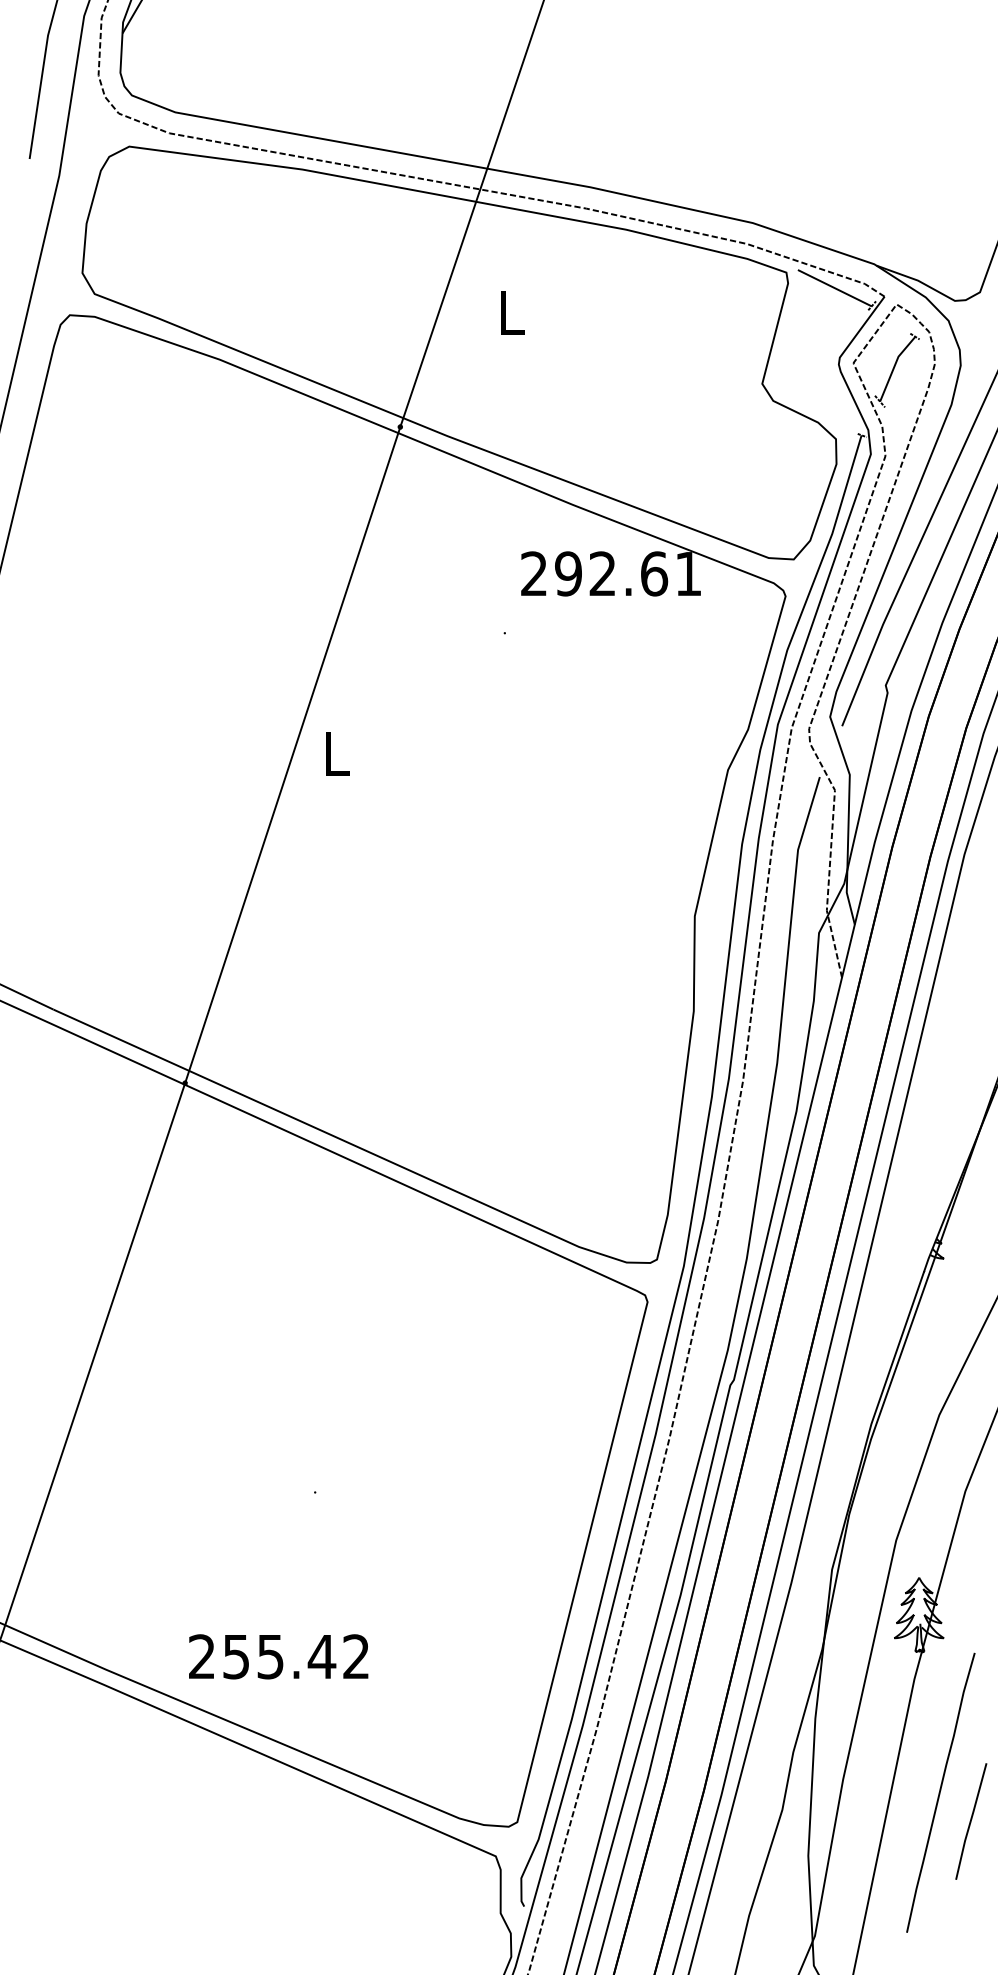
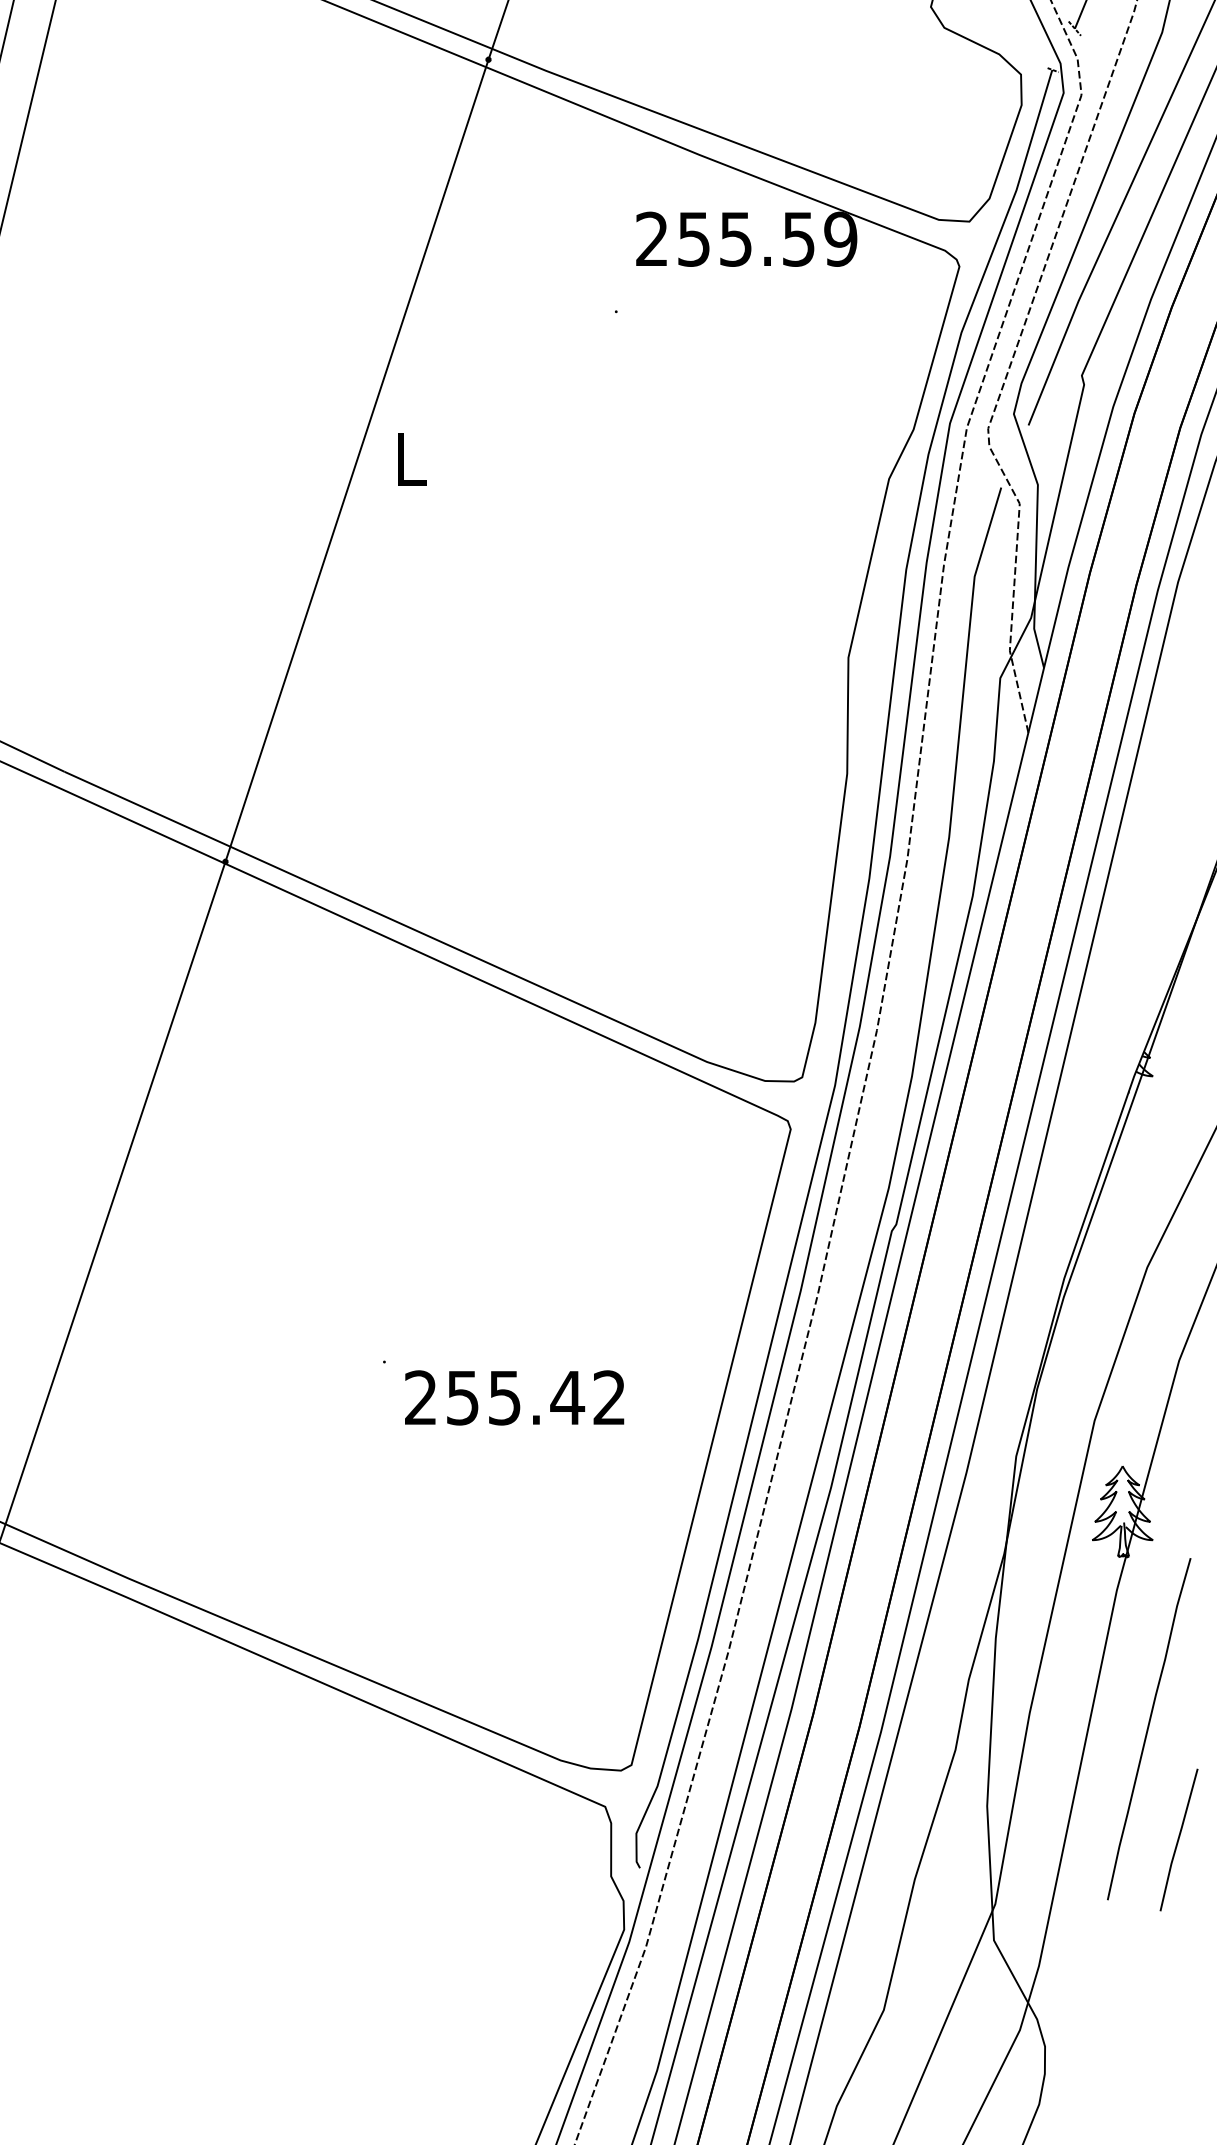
text: (628, 573) -> (767, 238), 292.61 -> 255.59
text: (278, 1656) -> (514, 1397), moved
line: (971, 1821) -> (1179, 1839), moved

